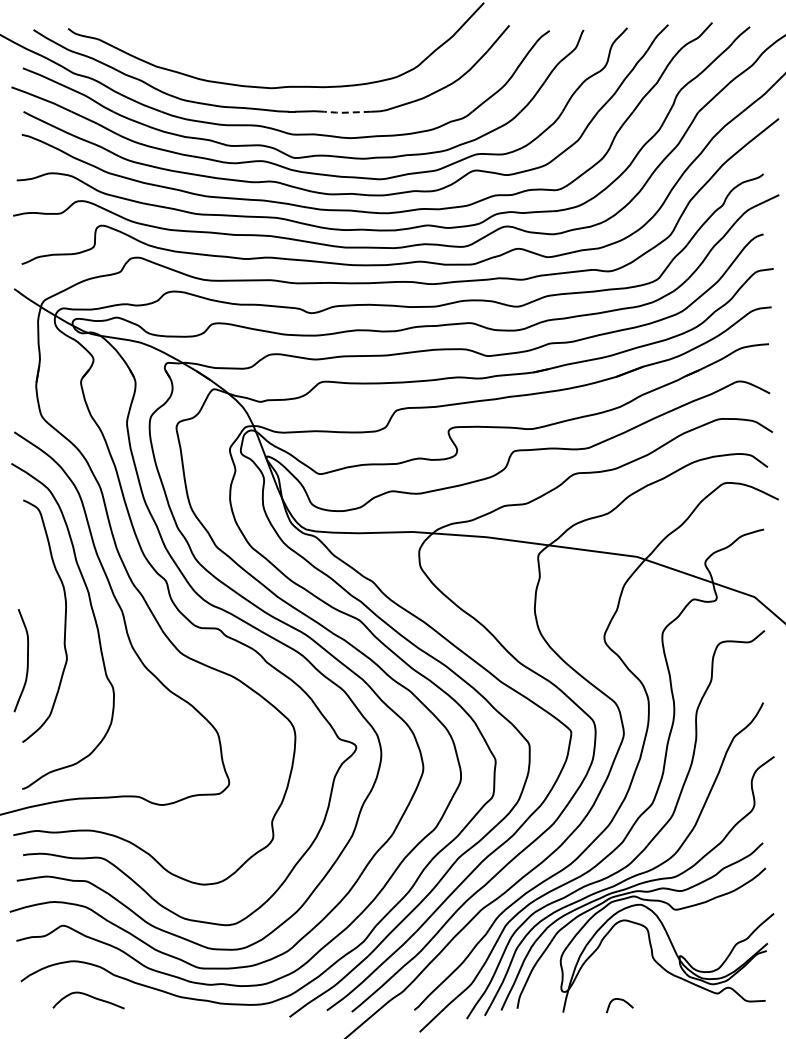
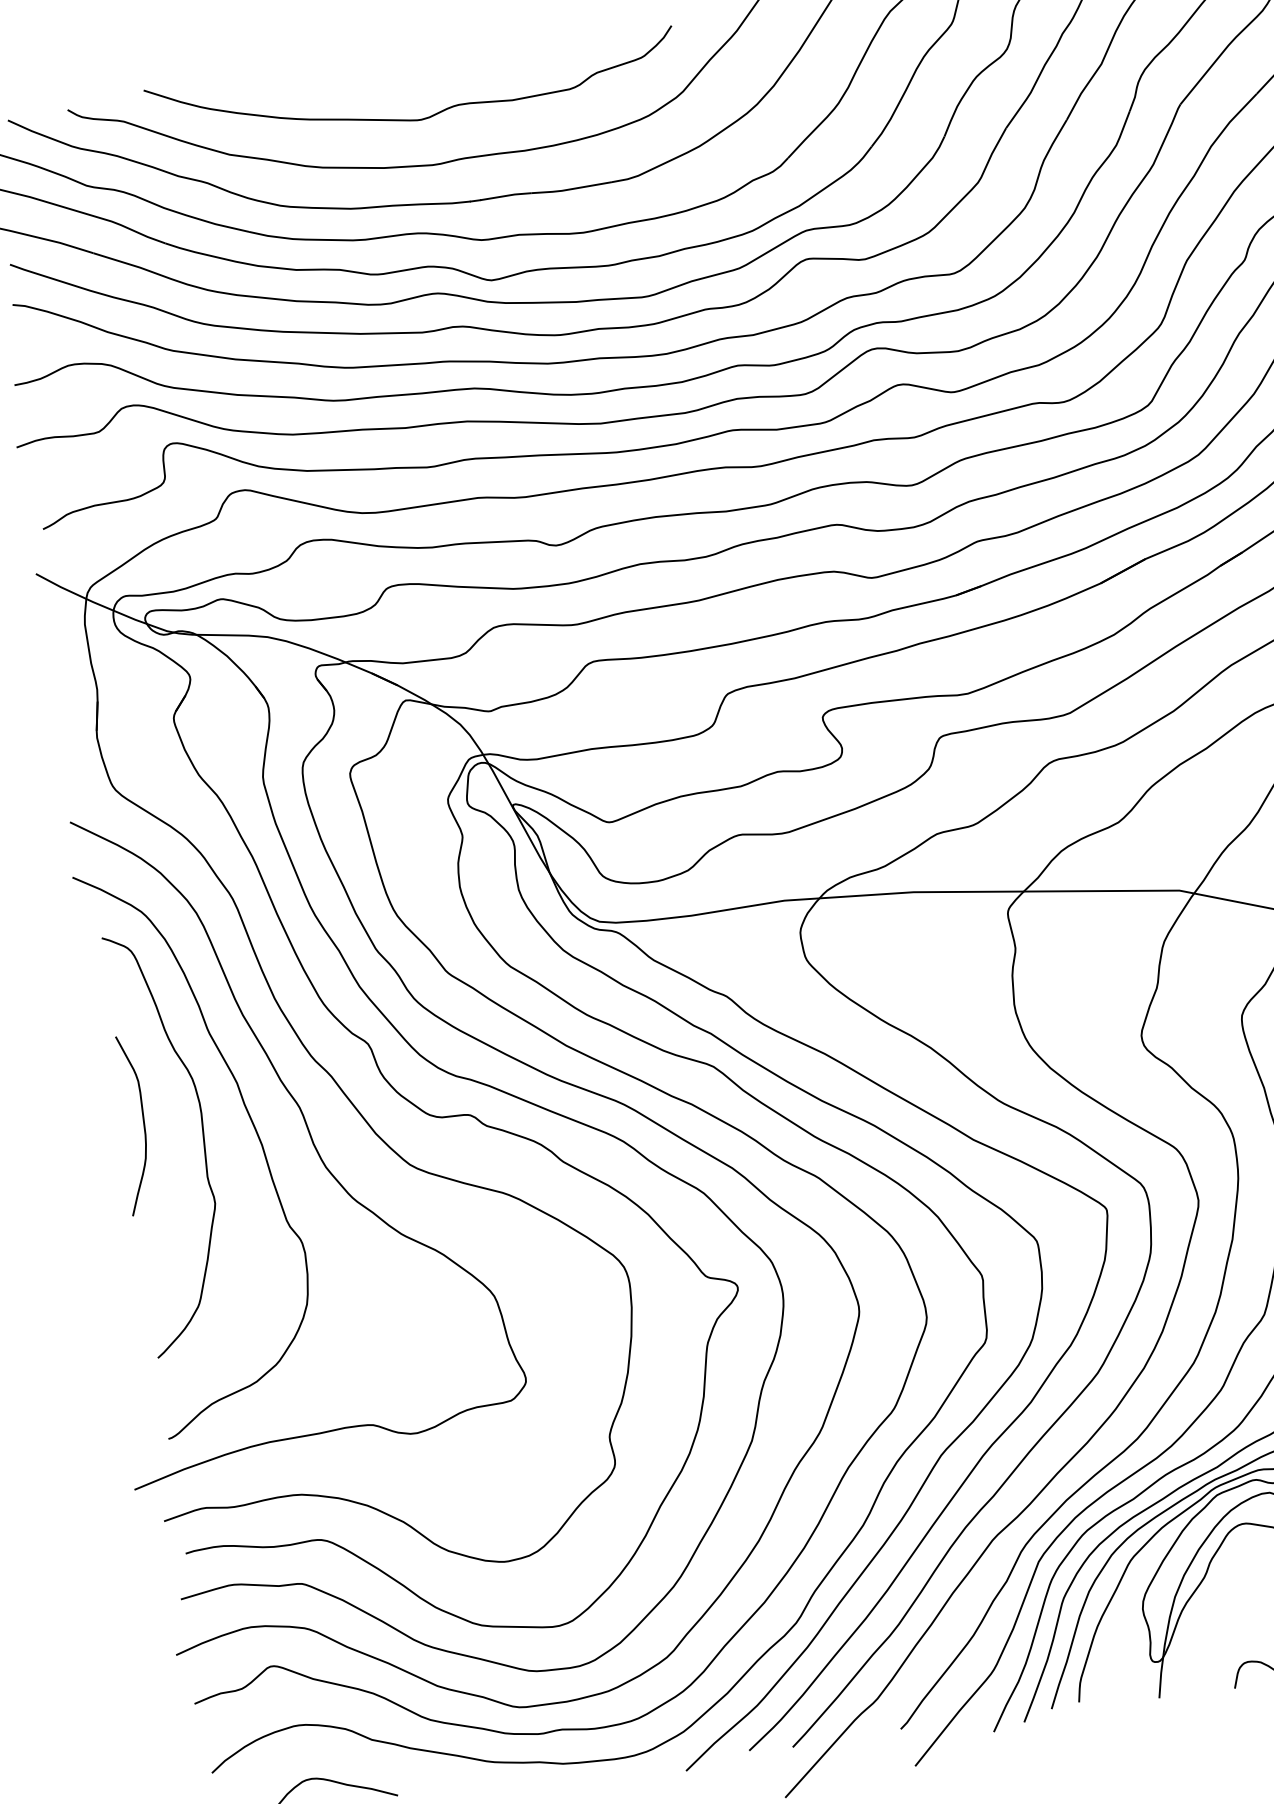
curve: (264, 60) -> (415, 118), added
line: (345, 112) -> (568, 189), dashed -> solid
curve: (27, 660) -> (143, 1123), moved

